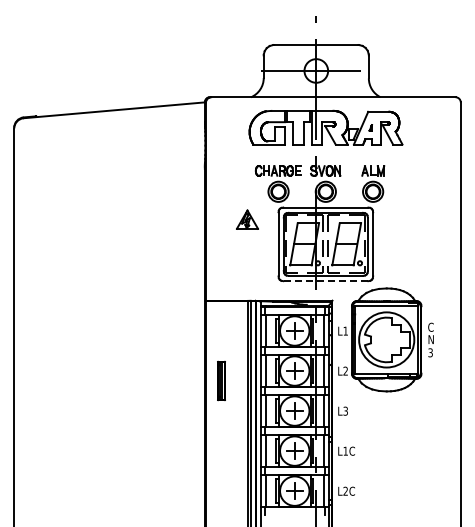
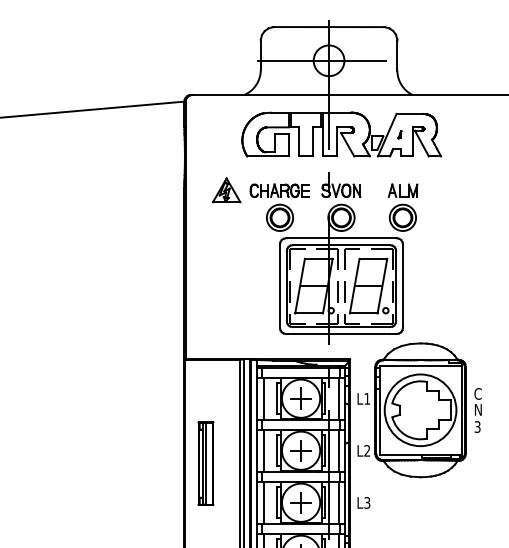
part: (247, 219) -> (226, 190), moved
line: (325, 281) -> (341, 334), dashed -> solid
part: (221, 380) -> (205, 463), size x1.67

